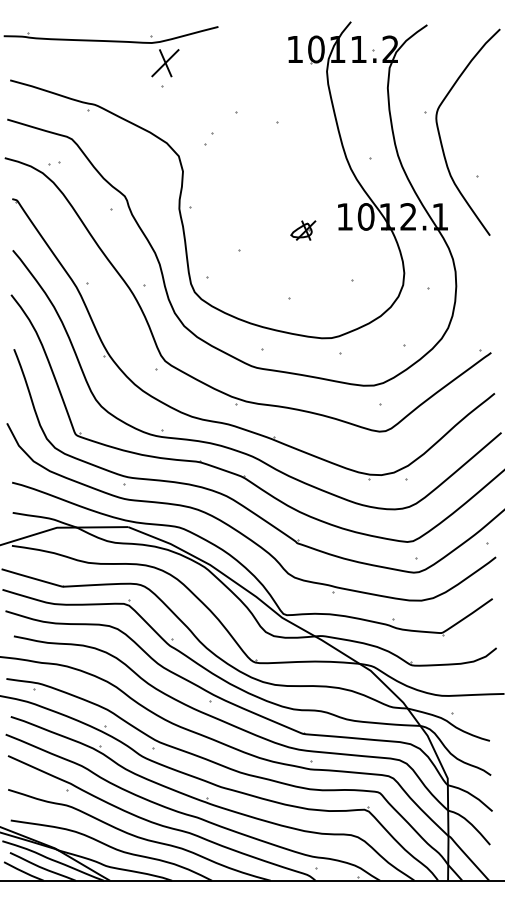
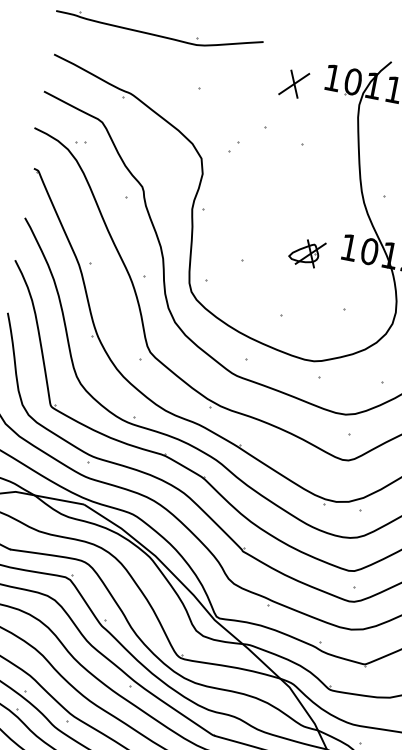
part: (165, 63) -> (294, 84), moved
part: (303, 230) -> (307, 252), size x1.43

